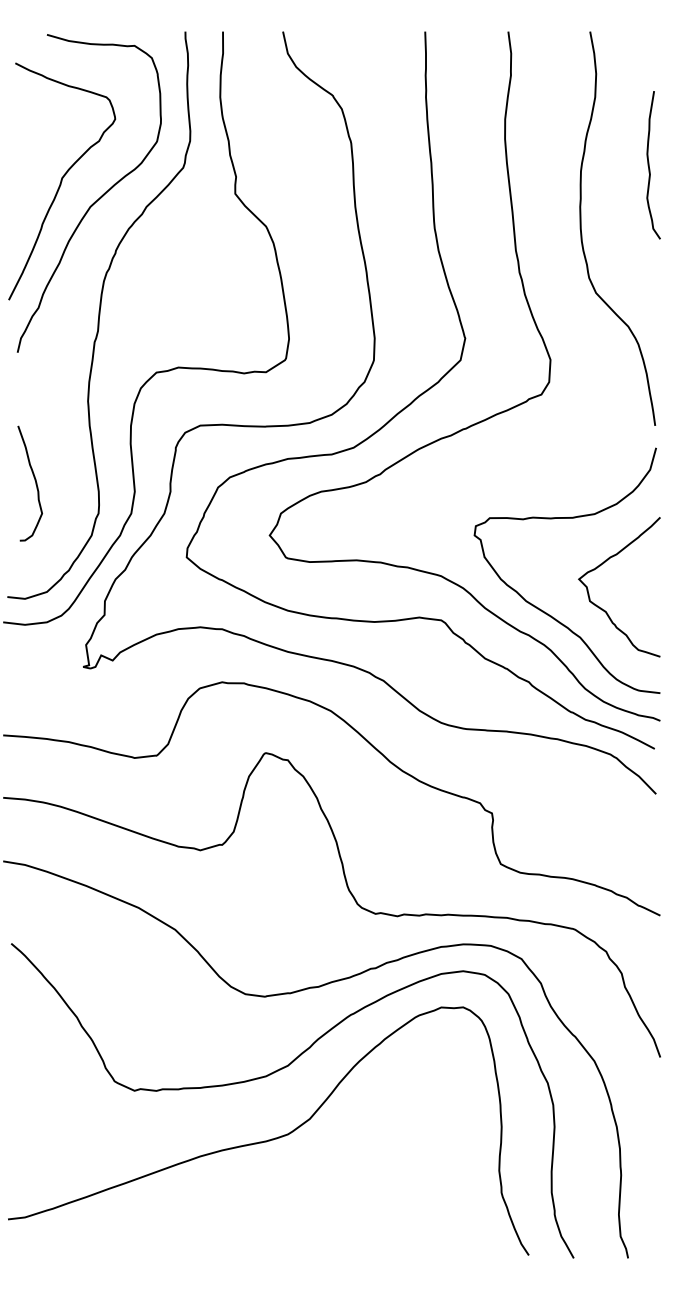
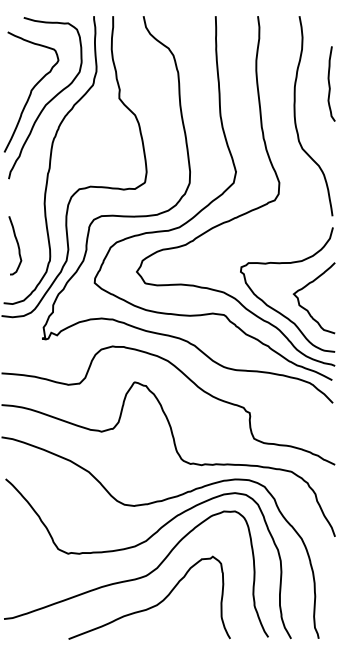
curve: (302, 1192) -> (153, 605), added

